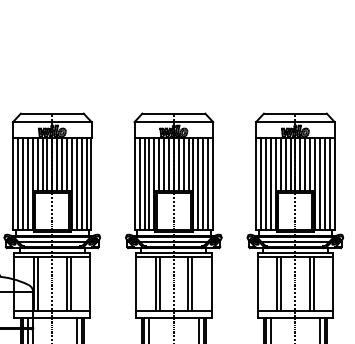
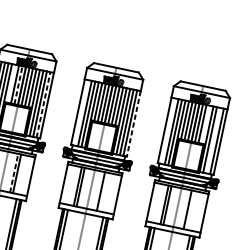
line: (37, 164) -> (11, 83), removed
line: (47, 164) -> (18, 85), solid -> dashed
line: (310, 164) -> (206, 124), removed
line: (139, 183) -> (81, 112), removed
line: (261, 183) -> (168, 130), removed
line: (324, 183) -> (213, 140), removed
line: (86, 184) -> (43, 105), solid -> dashed
line: (212, 184) -> (133, 124), solid -> dashed
line: (66, 283) -> (14, 172), solid -> dashed
line: (192, 283) -> (104, 191), removed
line: (313, 283) -> (190, 210), removed

